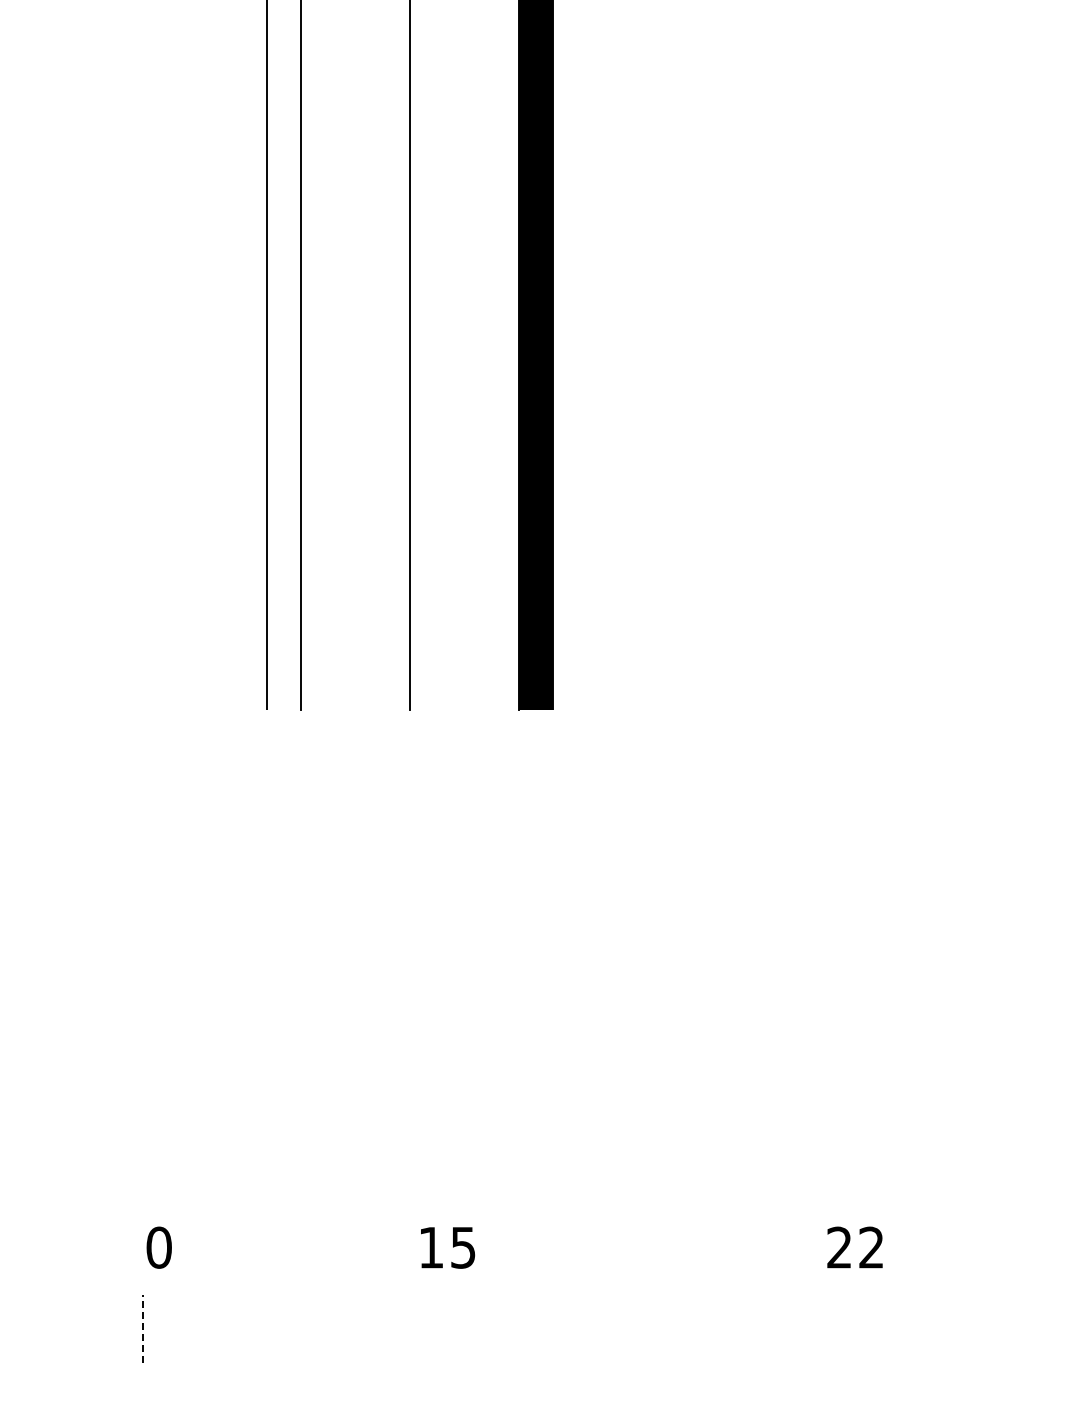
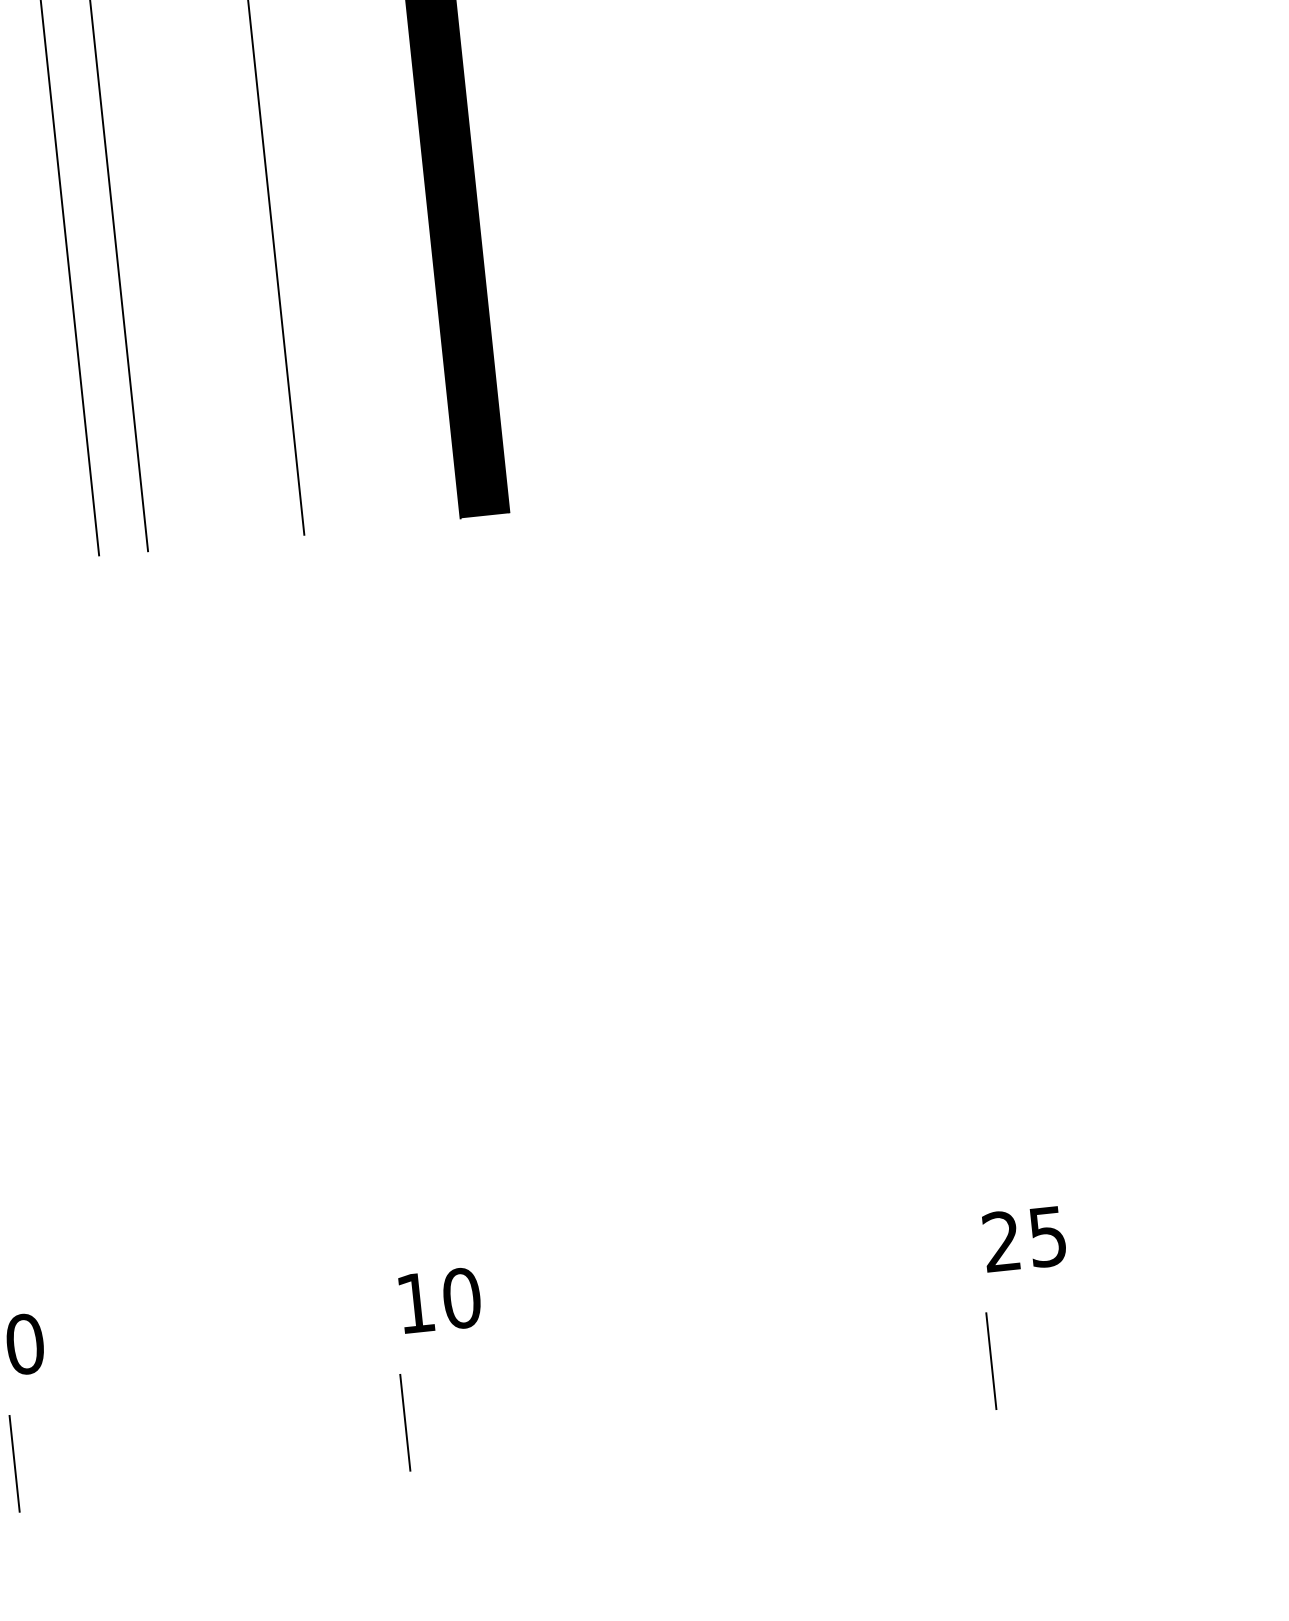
text: (463, 1247) -> (461, 1298), 15 -> 10
text: (871, 1247) -> (1047, 1236), 22 -> 25
line: (143, 1328) -> (14, 1462), dashed -> solid
line: (414, 1328) -> (403, 1421), added
line: (823, 1328) -> (991, 1359), added

